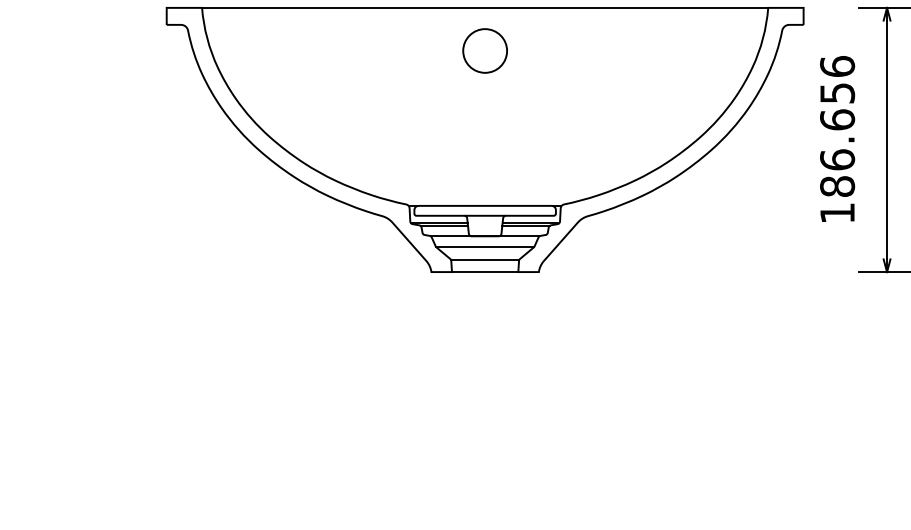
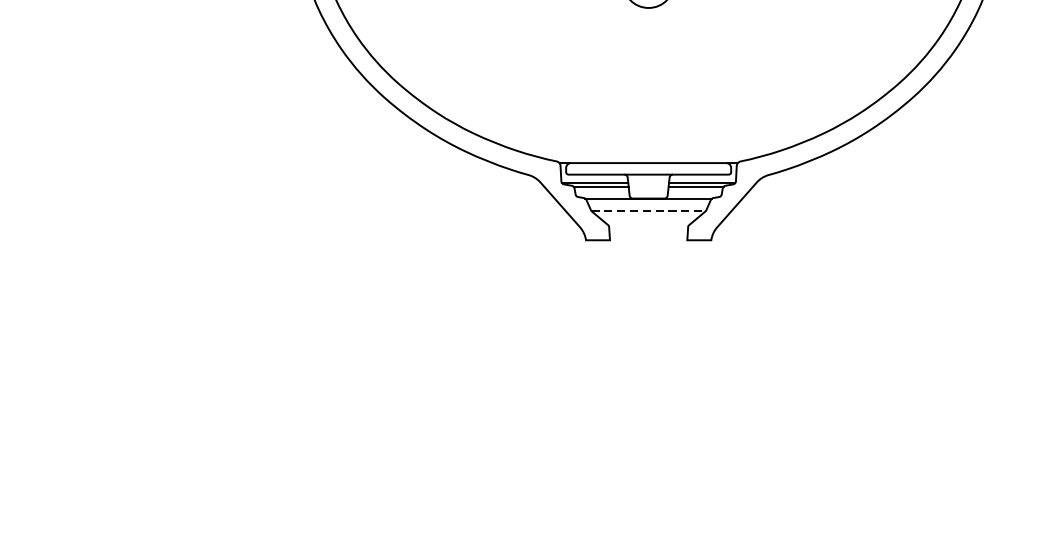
line: (485, 246) -> (649, 210), solid -> dashed
line: (485, 259) -> (649, 225), removed
line: (485, 272) -> (649, 240), removed

